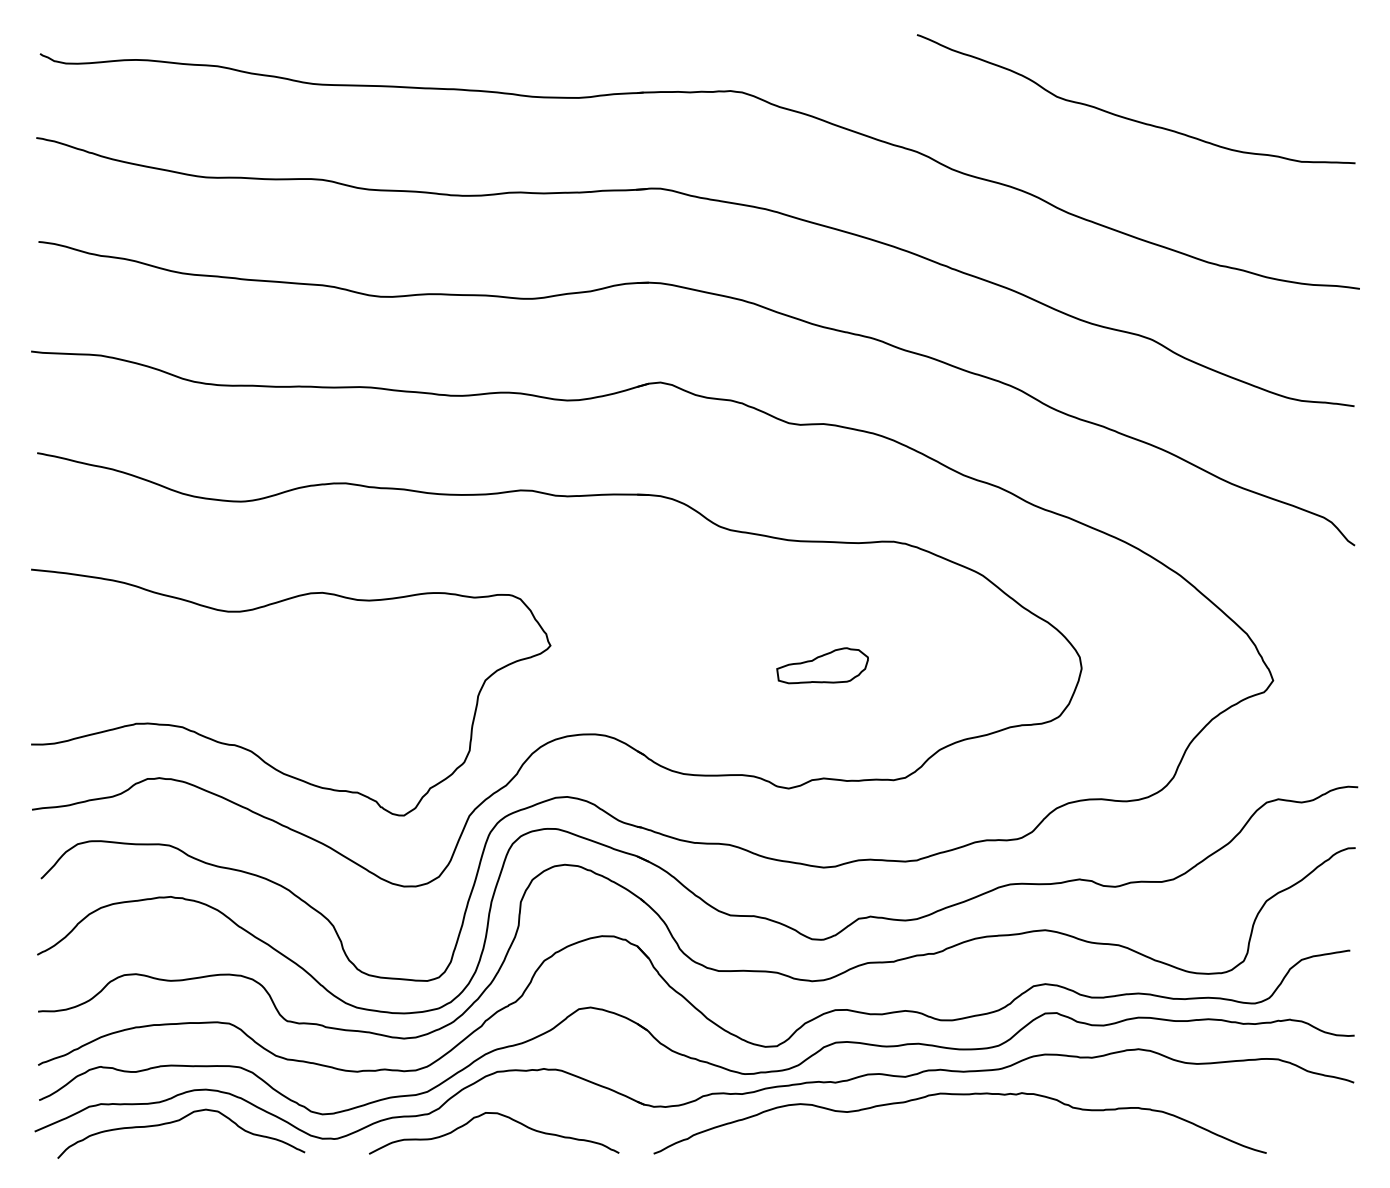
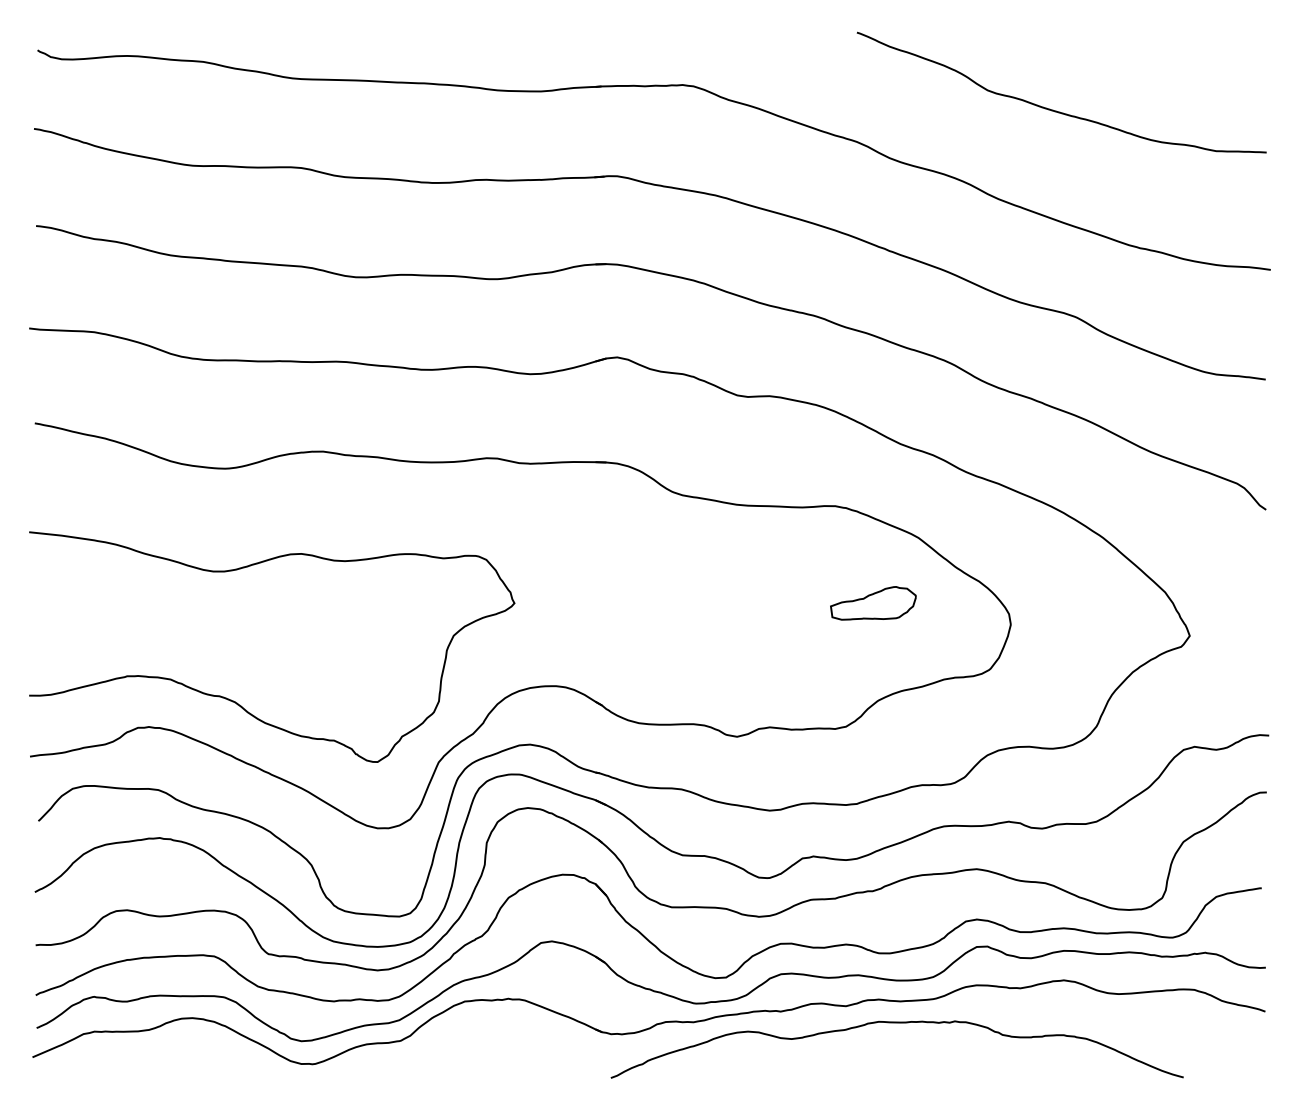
part: (822, 665) -> (873, 603), moved
curve: (502, 1116) -> (469, 1043), removed
curve: (179, 1121) -> (167, 1047), removed

